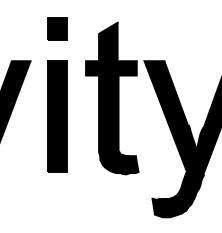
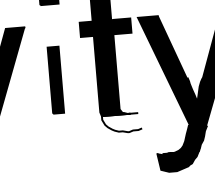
part: (57, 116) -> (55, 80), size x0.6
fill: (119, 165) -> (121, 123), removed

